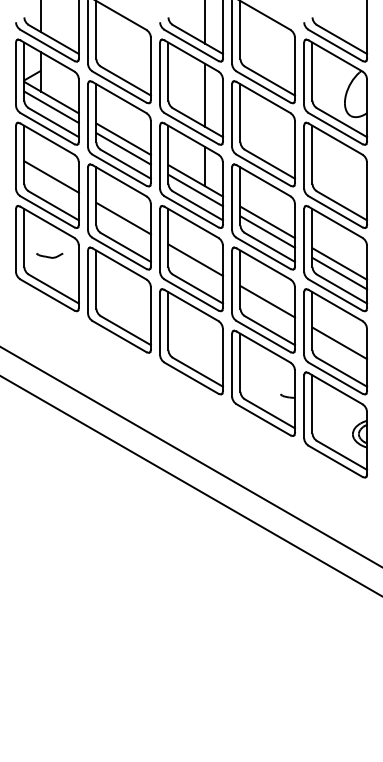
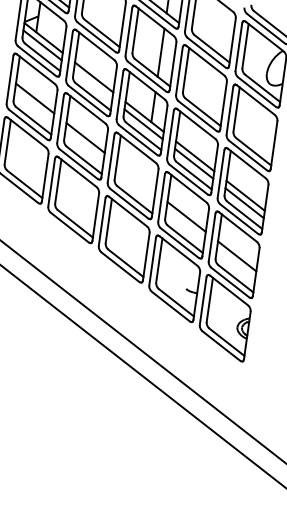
line: (123, 148) -> (93, 84), removed
part: (49, 255) -> (25, 158), removed
line: (195, 259) -> (136, 176), removed

